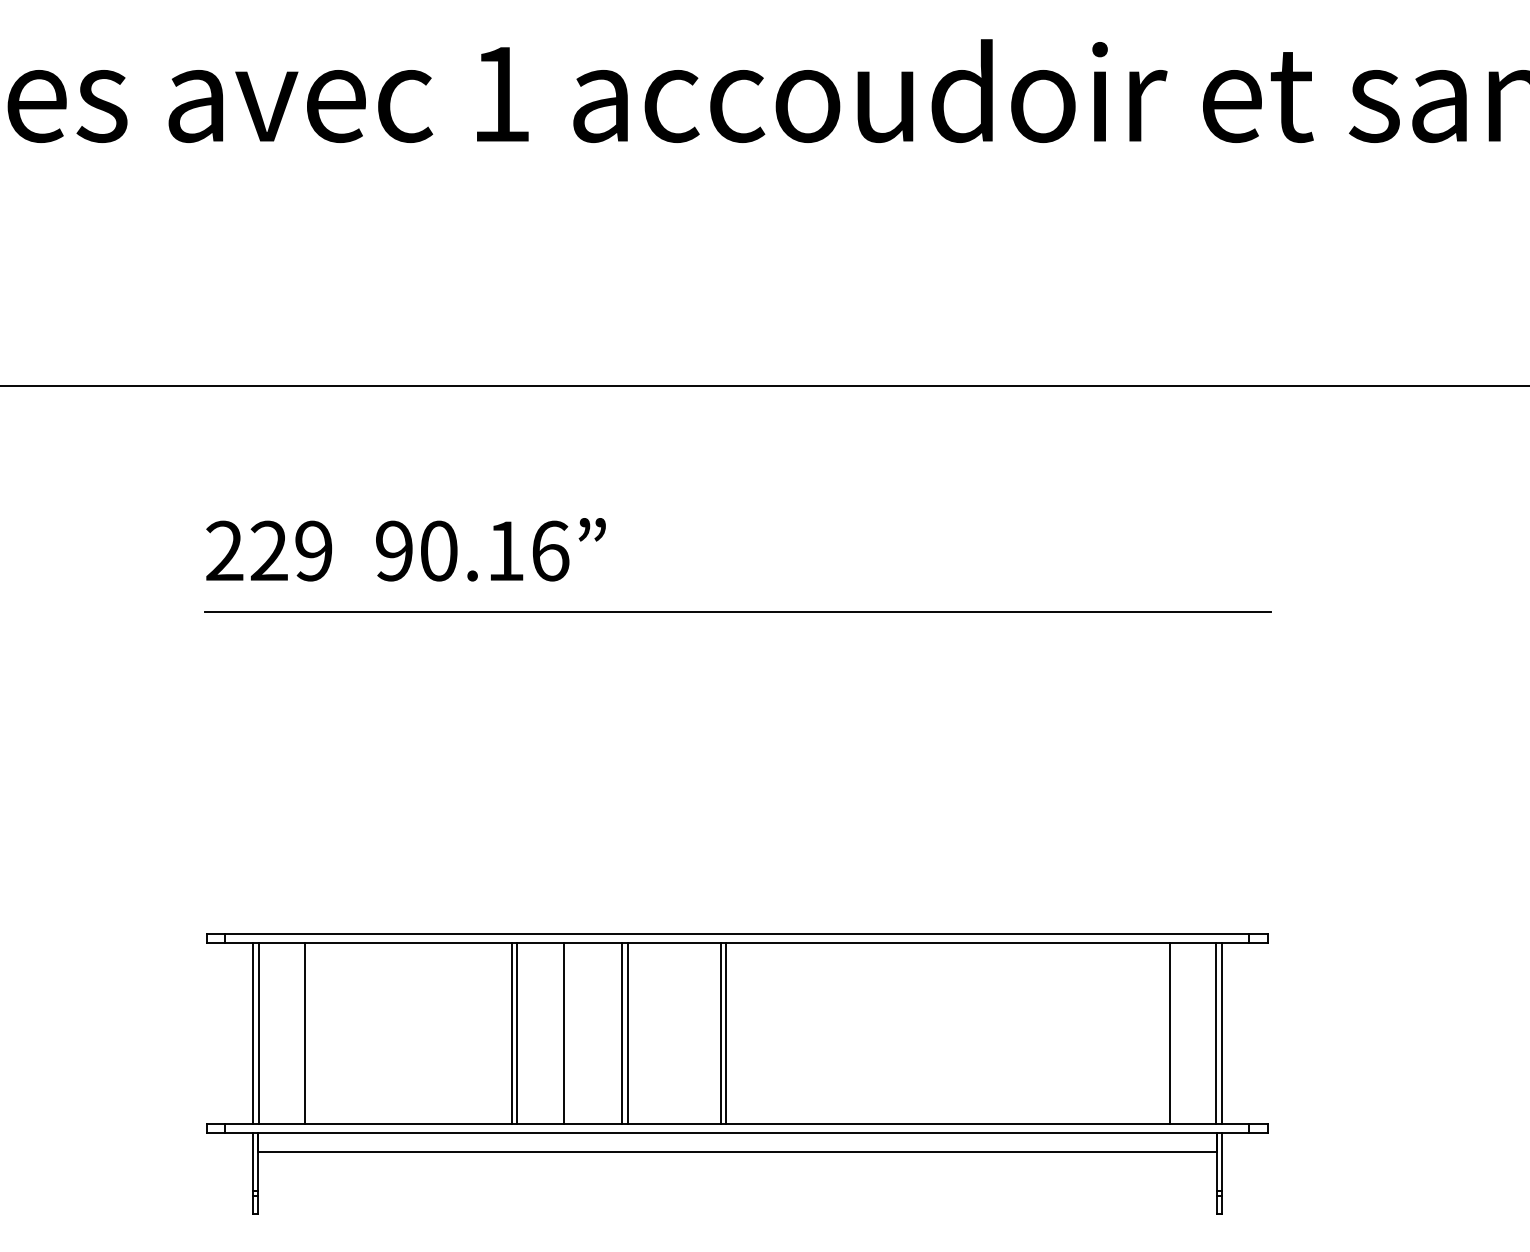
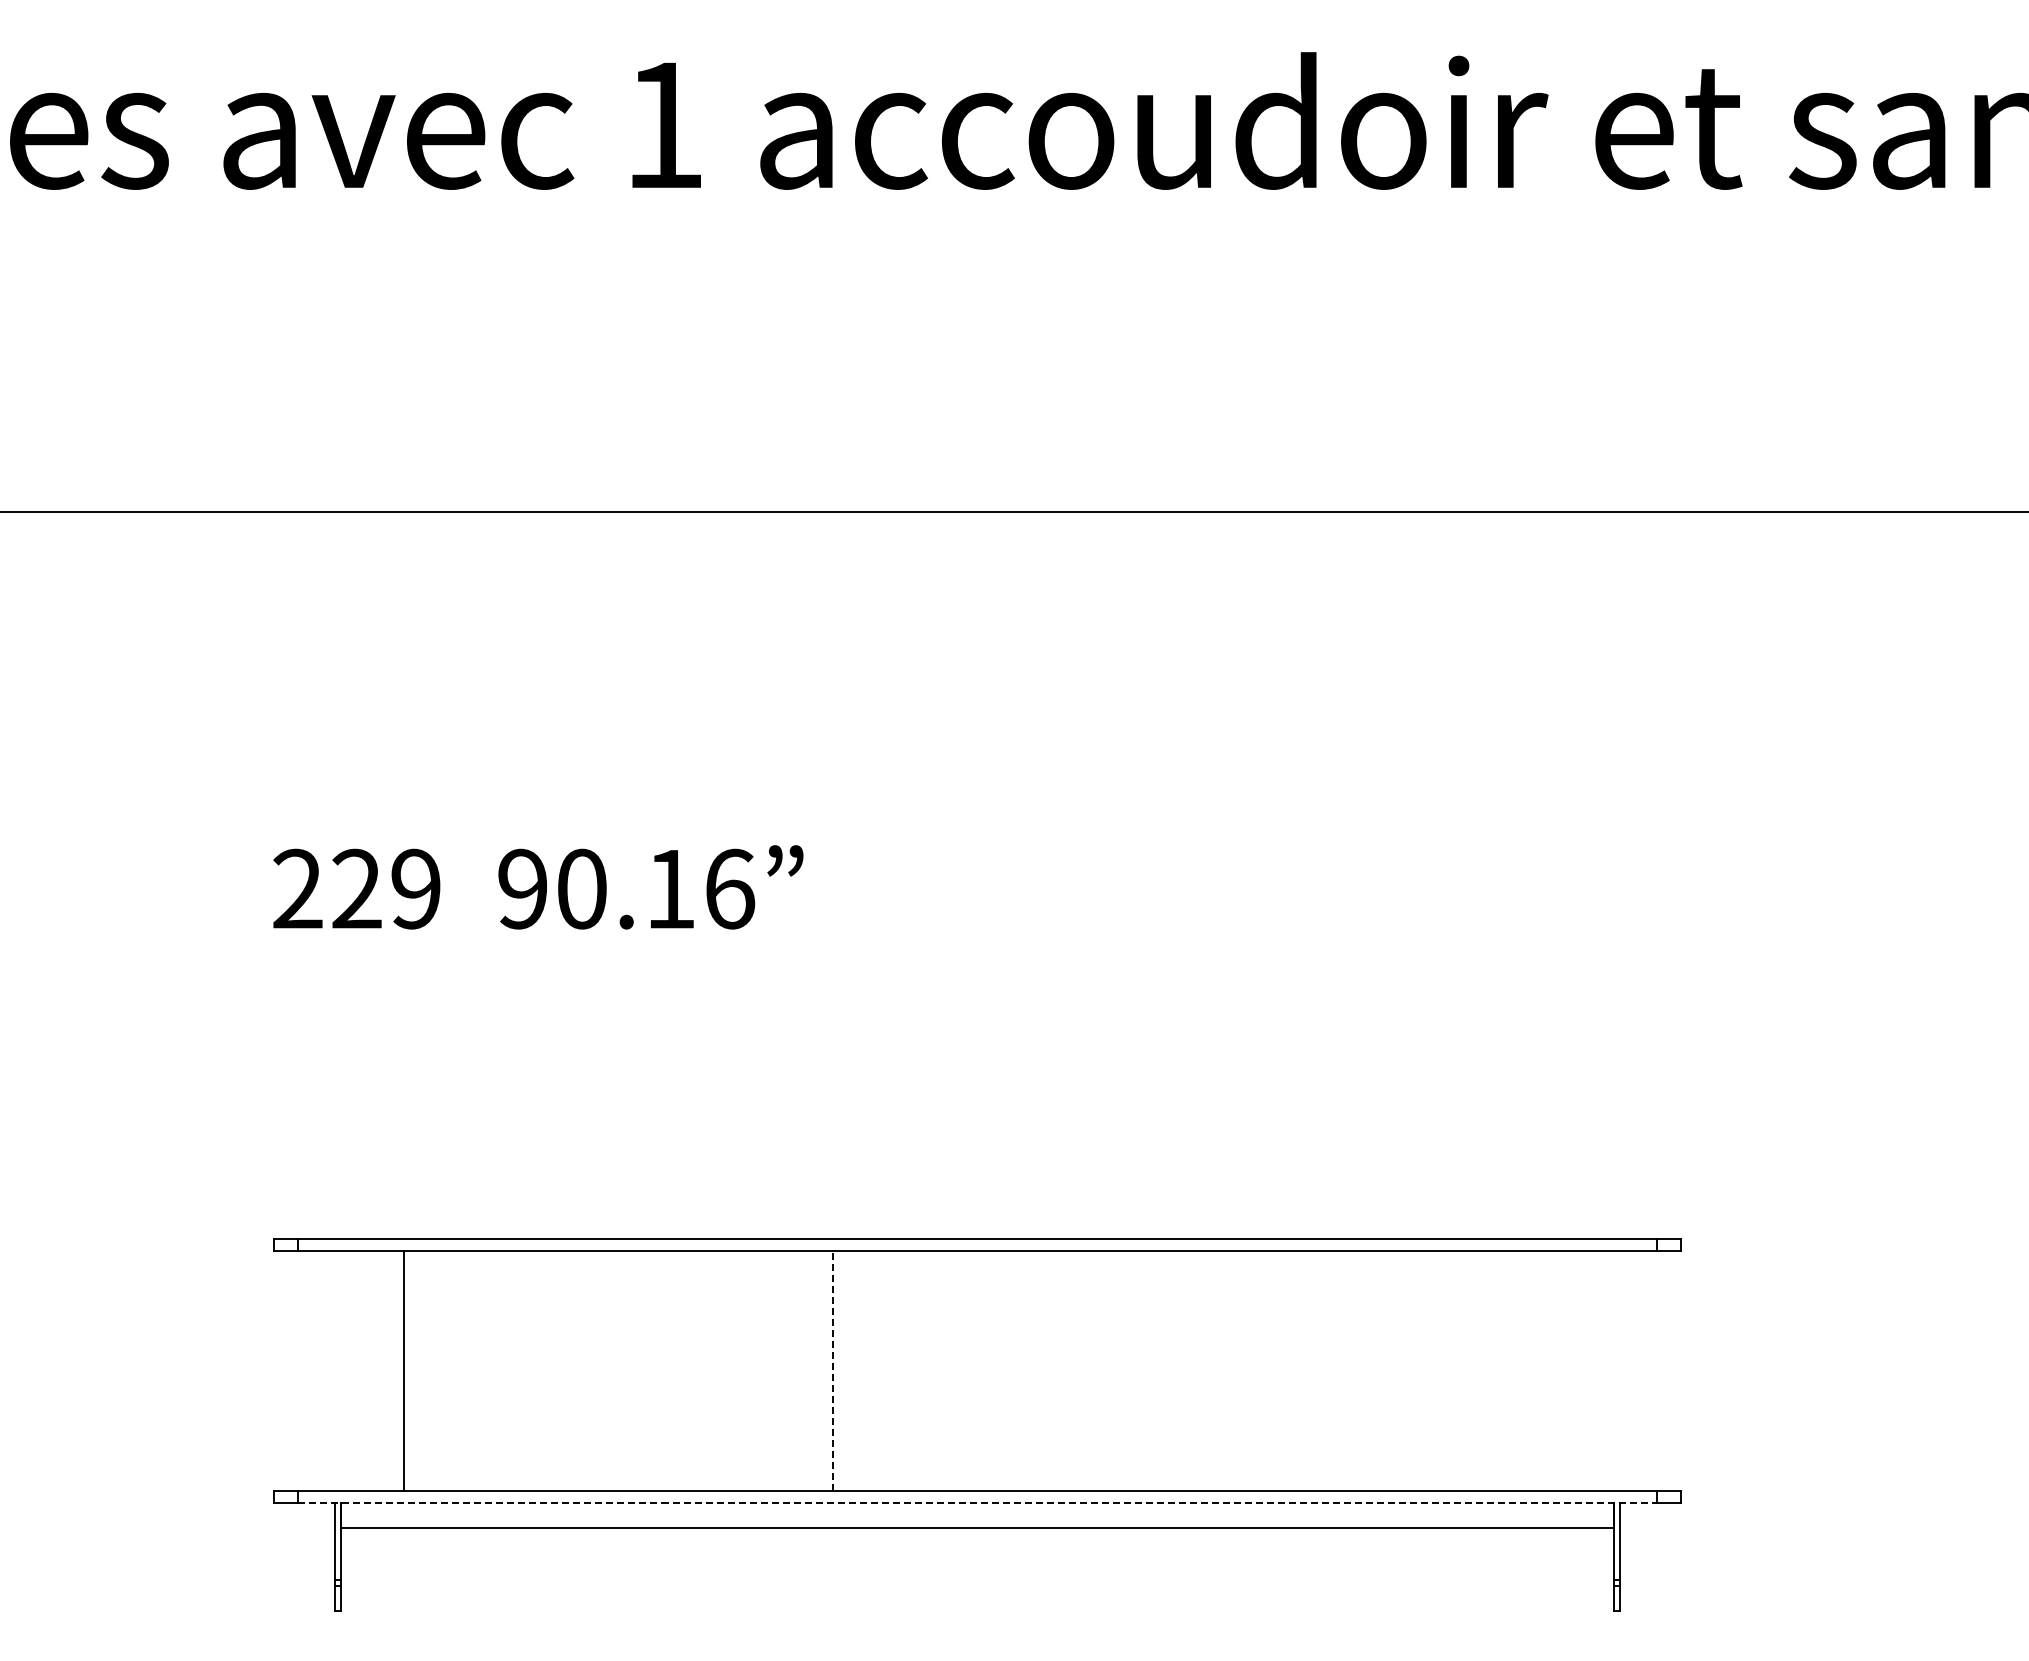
text: (406, 549) -> (538, 887), moved
line: (737, 611) -> (978, 811), removed
line: (252, 1033) -> (334, 1370), removed
line: (258, 1033) -> (342, 1370), removed
line: (511, 1033) -> (678, 1370), removed
line: (517, 1033) -> (686, 1370), removed
line: (563, 1033) -> (747, 1370), removed
line: (622, 1033) -> (825, 1370), removed
line: (628, 1033) -> (833, 1370), solid -> dashed
line: (721, 1033) -> (956, 1370), removed
line: (726, 1033) -> (963, 1370), removed
line: (1169, 1033) -> (1551, 1370), removed
line: (1215, 1033) -> (1612, 1370), removed
line: (1221, 1033) -> (1620, 1370), removed
line: (737, 1133) -> (978, 1503), solid -> dashed

